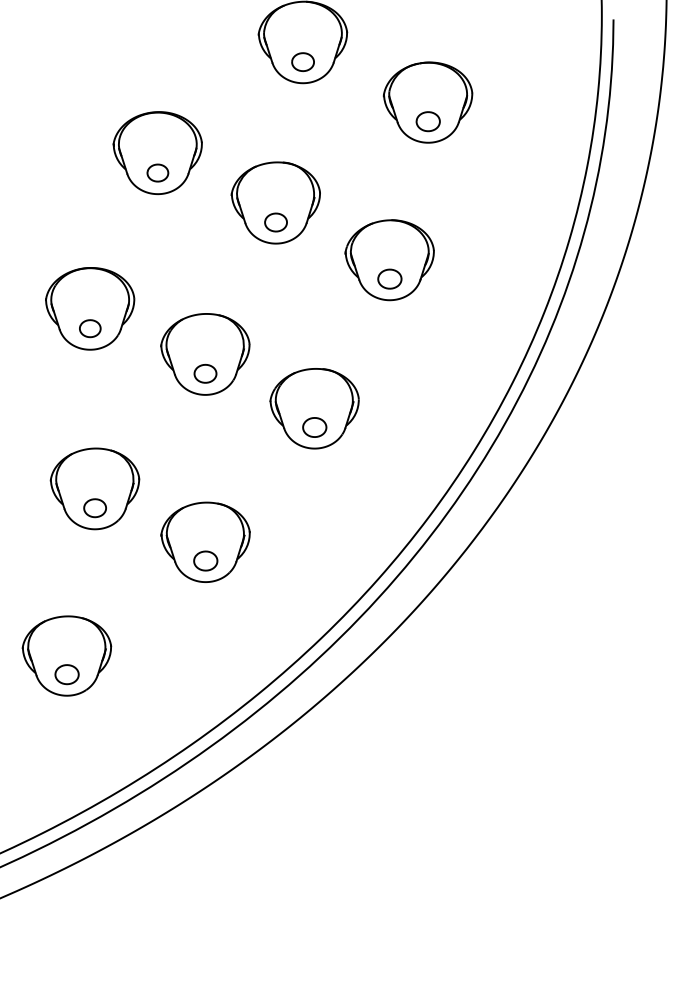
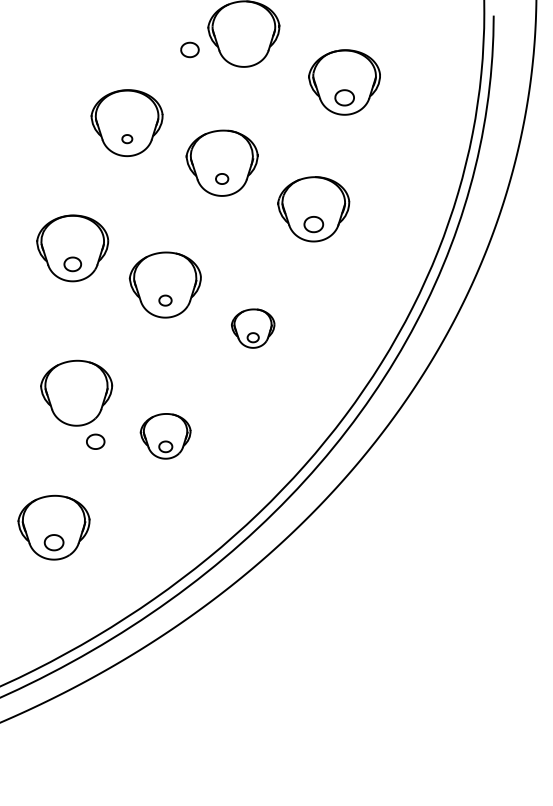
part: (302, 61) -> (189, 49), moved
part: (158, 172) -> (127, 138), size x0.6
part: (275, 221) -> (221, 178), size x0.7
part: (205, 373) -> (165, 300), size x0.7
part: (313, 408) -> (252, 328), size x0.6
part: (94, 507) -> (95, 441), moved
part: (205, 542) -> (165, 436), size x0.7

